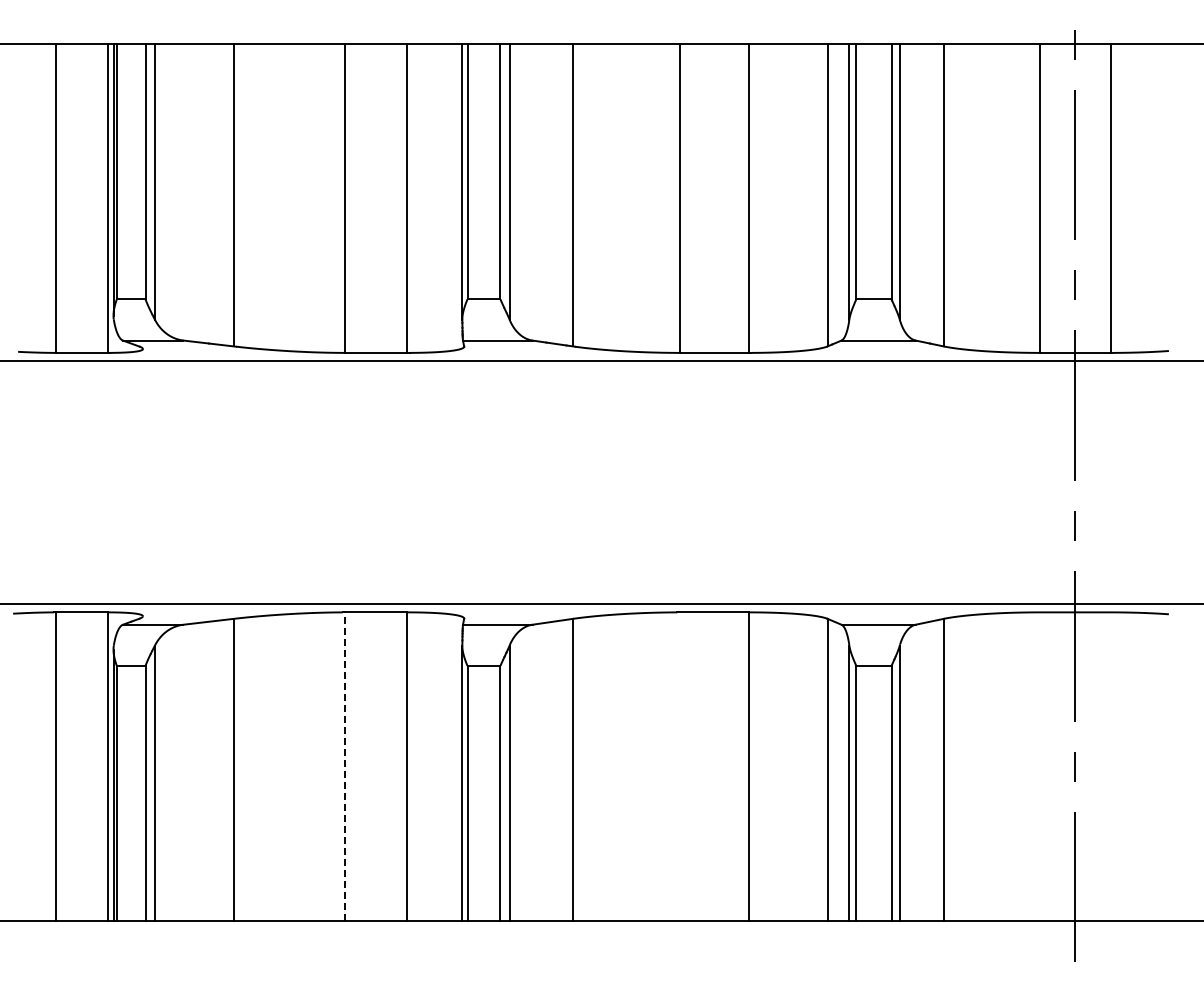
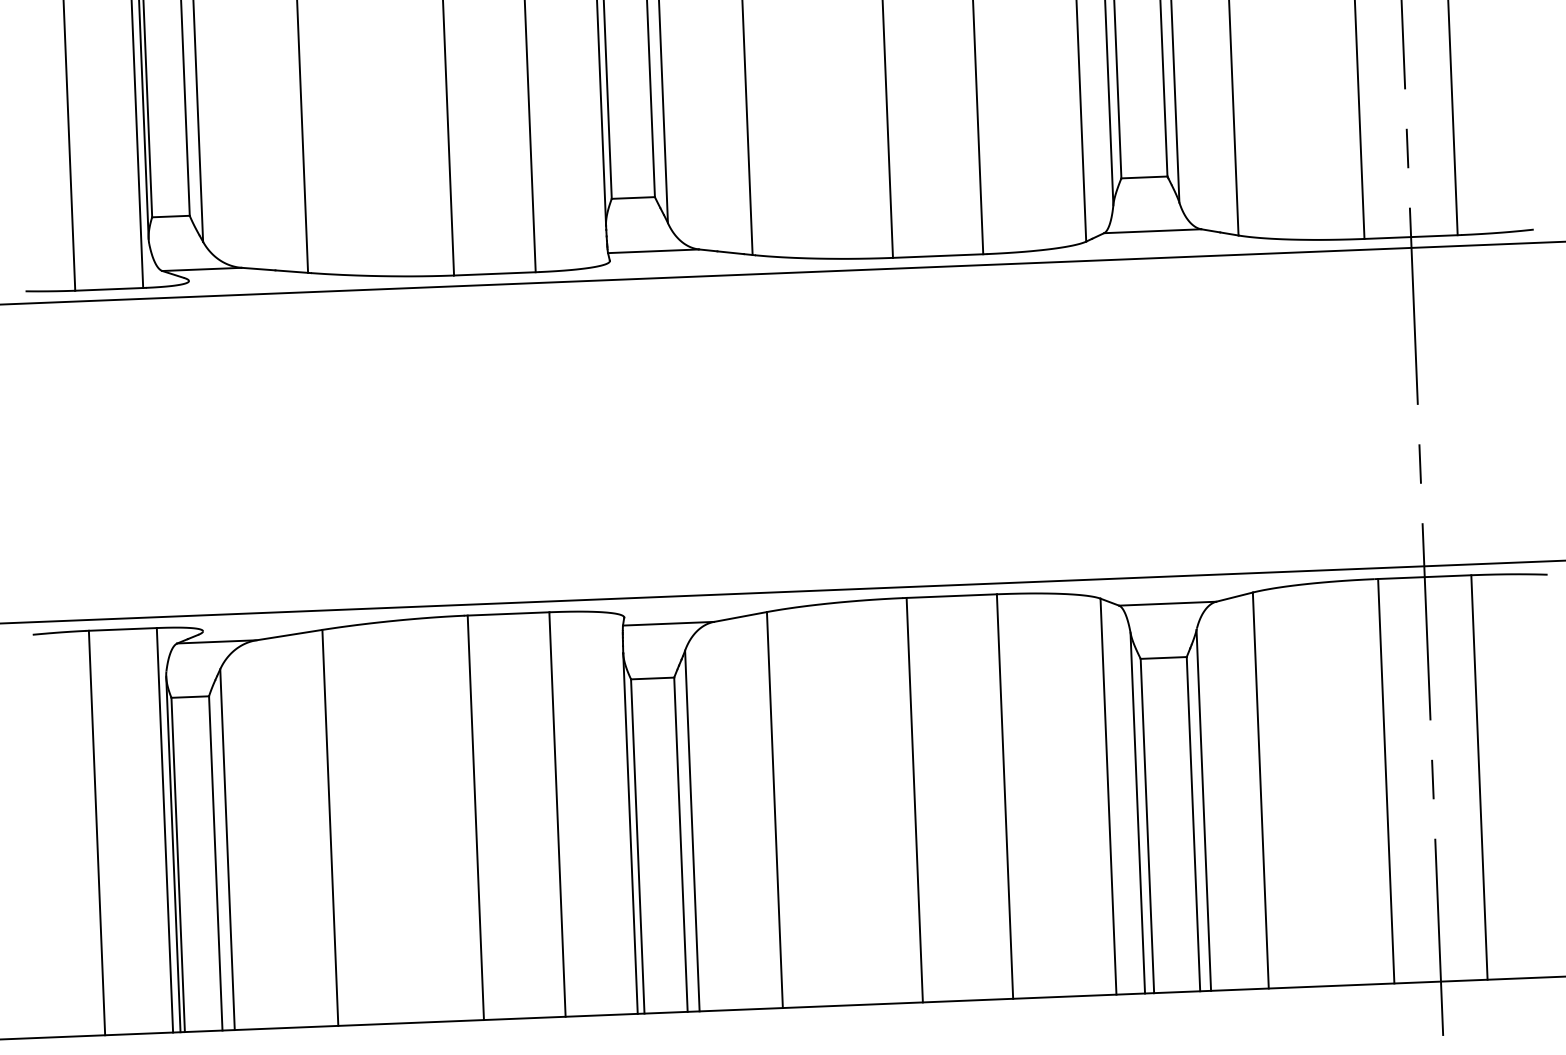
line: (345, 766) -> (476, 817), dashed -> solid
line: (679, 766) -> (914, 799), added
line: (1039, 766) -> (1386, 781), added
line: (1110, 766) -> (1479, 777), added

